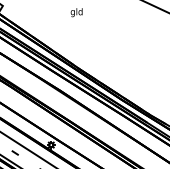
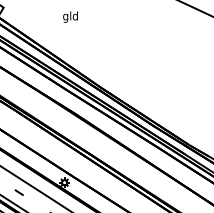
text: (76, 12) -> (70, 16), moved

